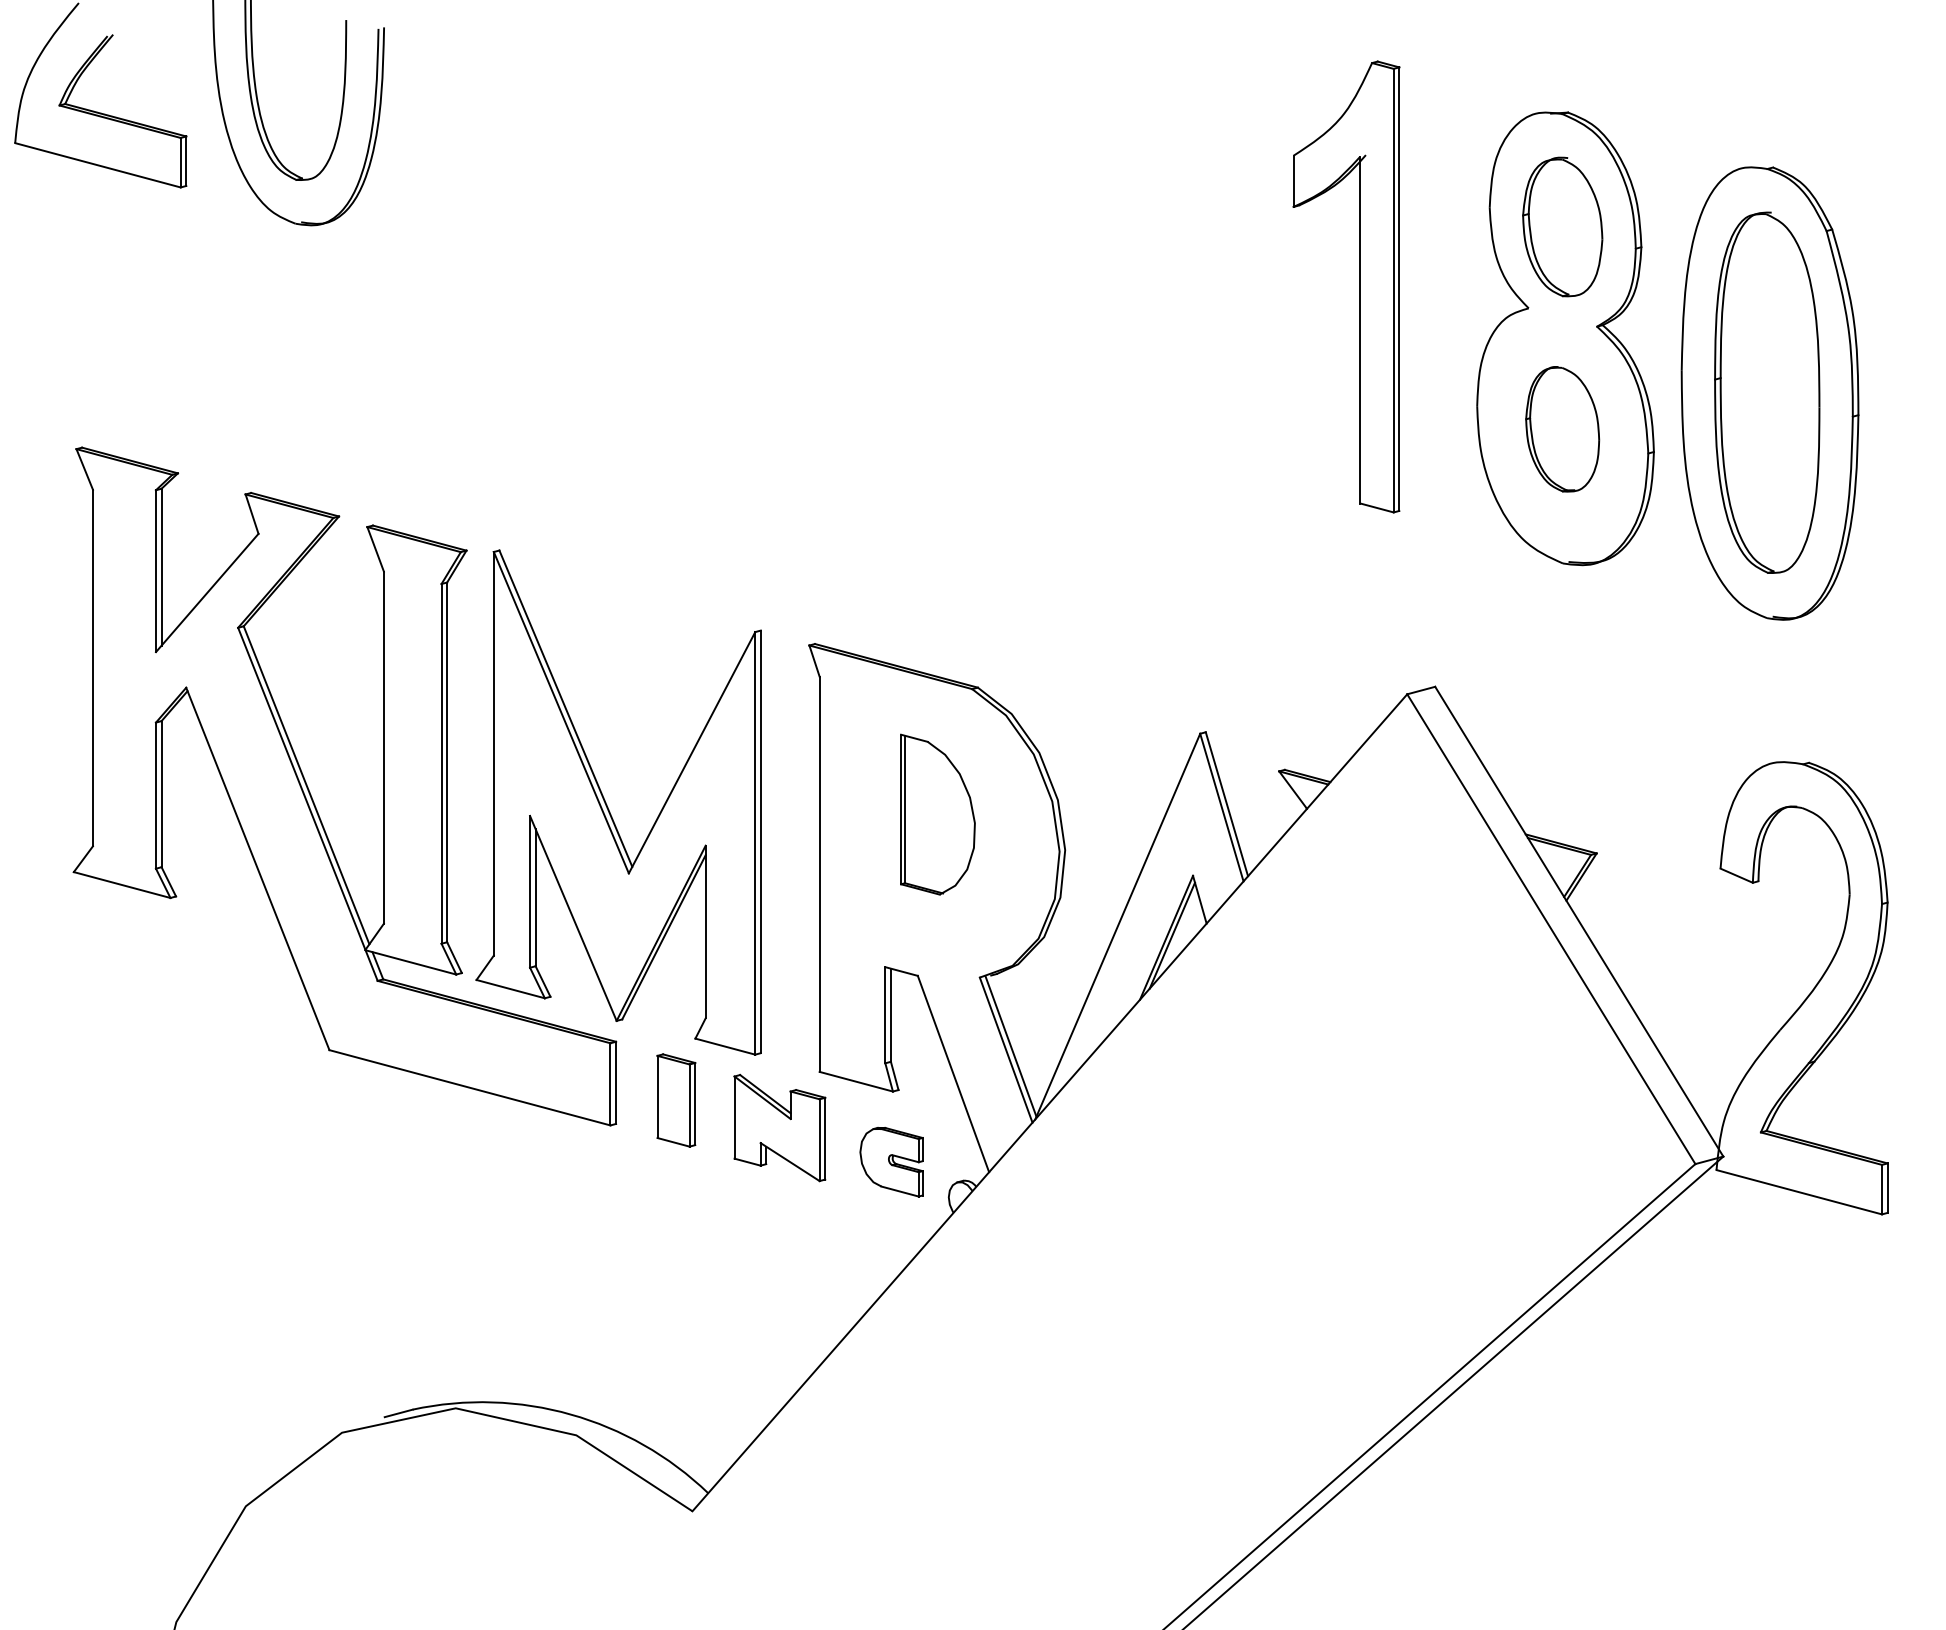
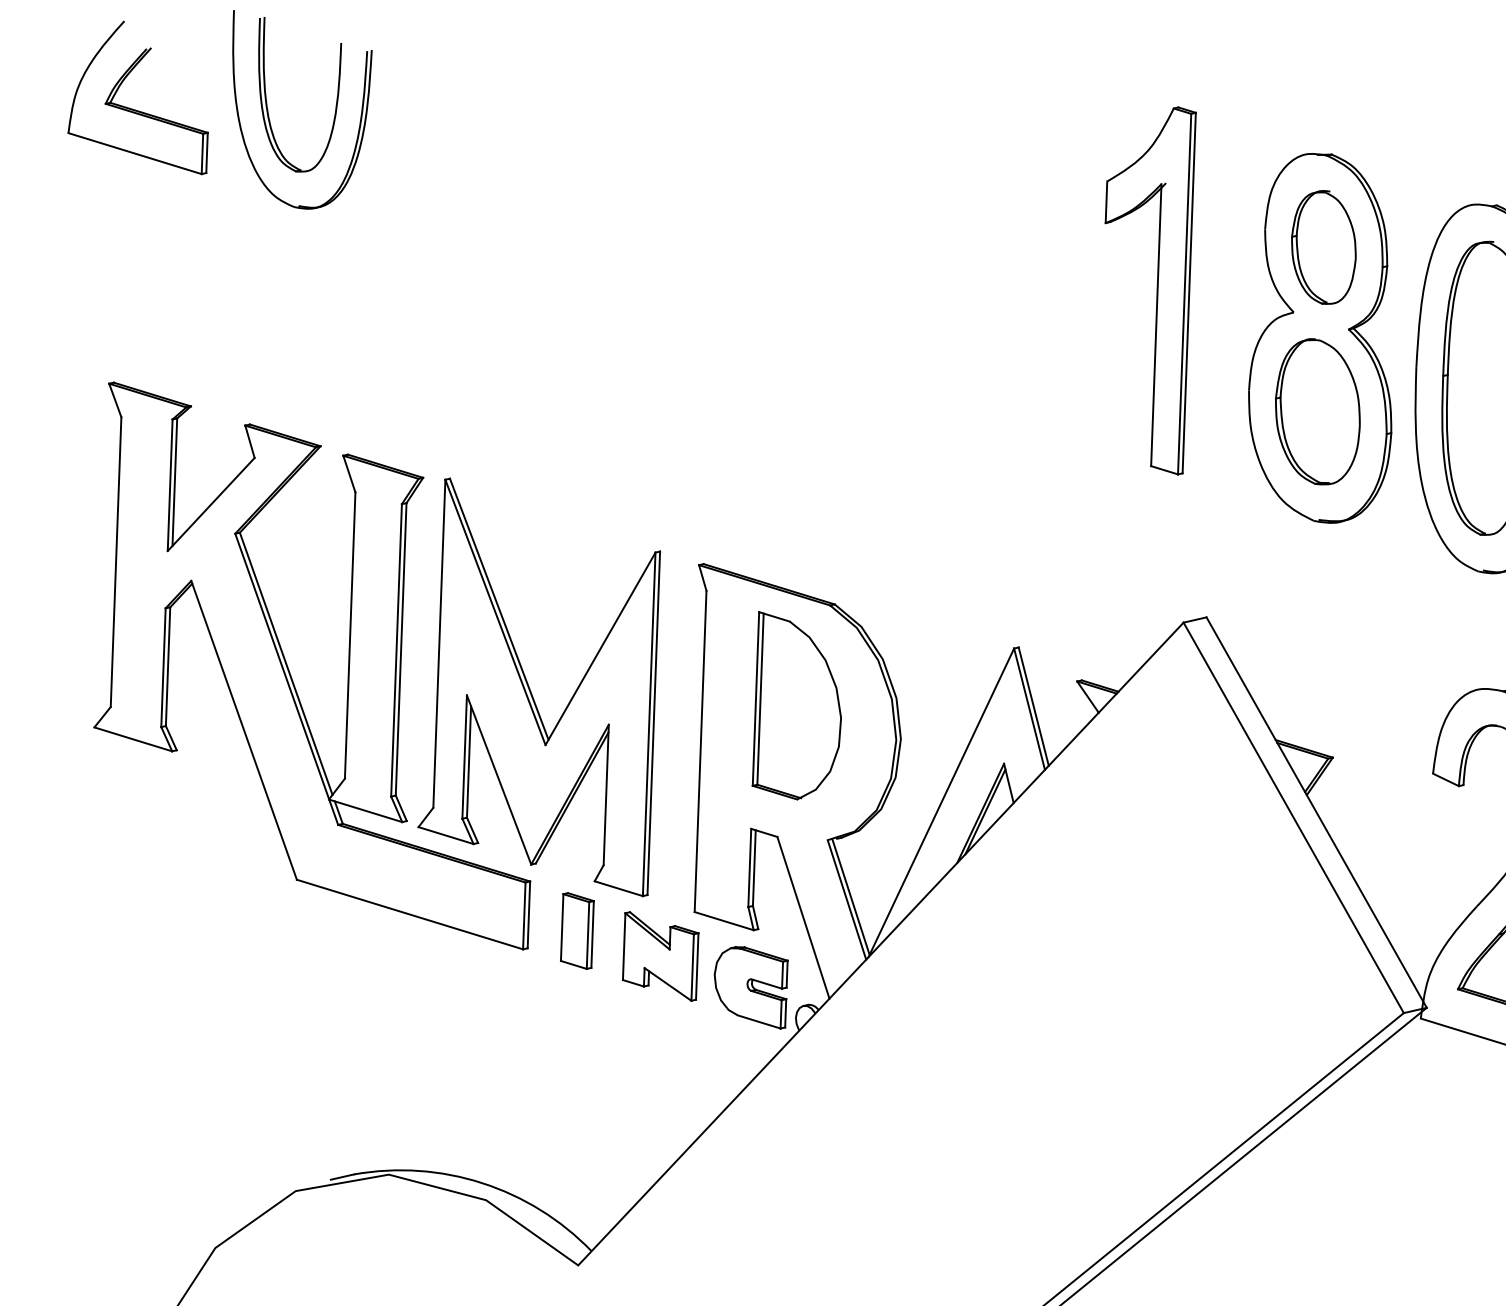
part: (1562, 429) -> (1317, 412), size x1.43
part: (937, 814) -> (798, 706), size x1.43
part: (891, 1162) -> (750, 987), size x1.43

